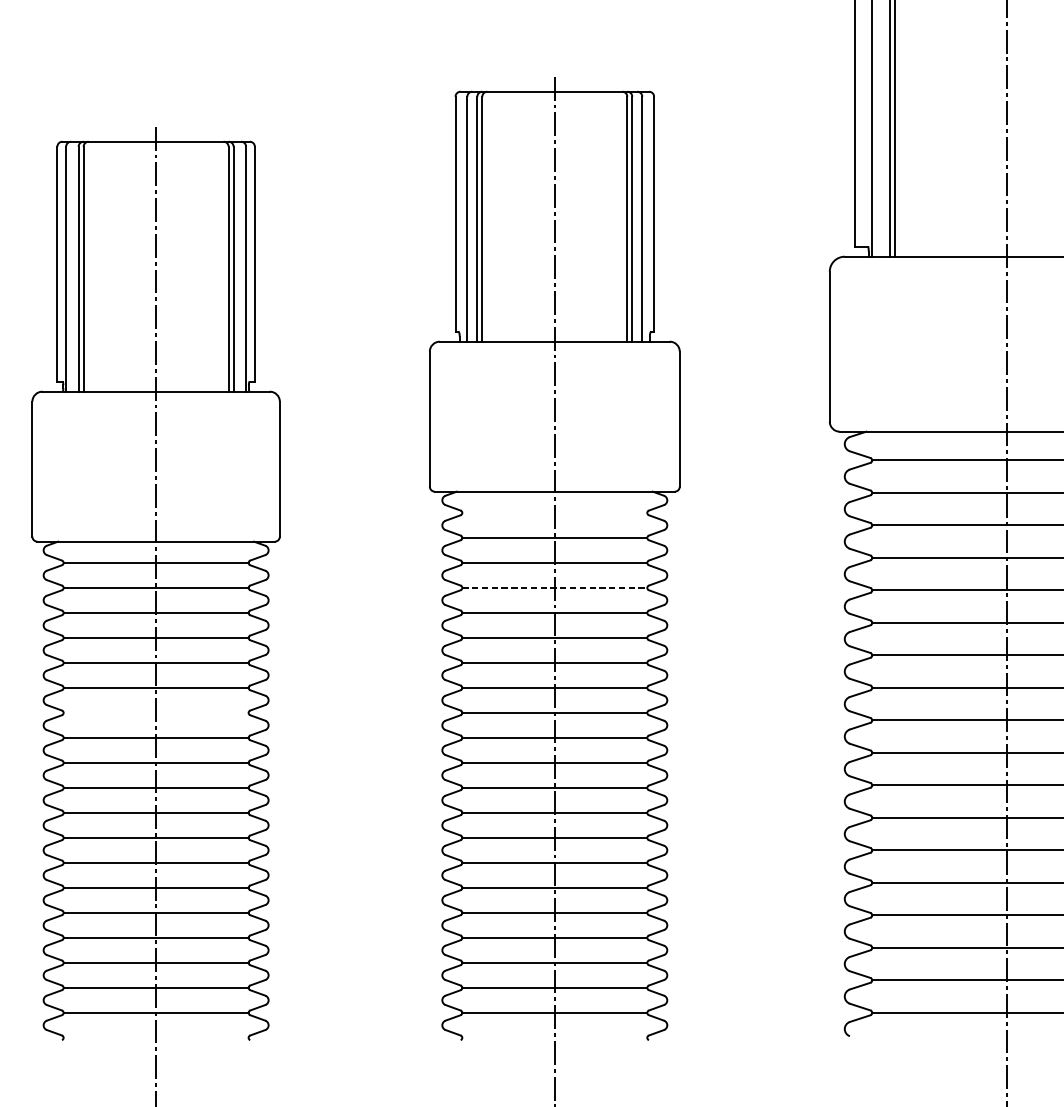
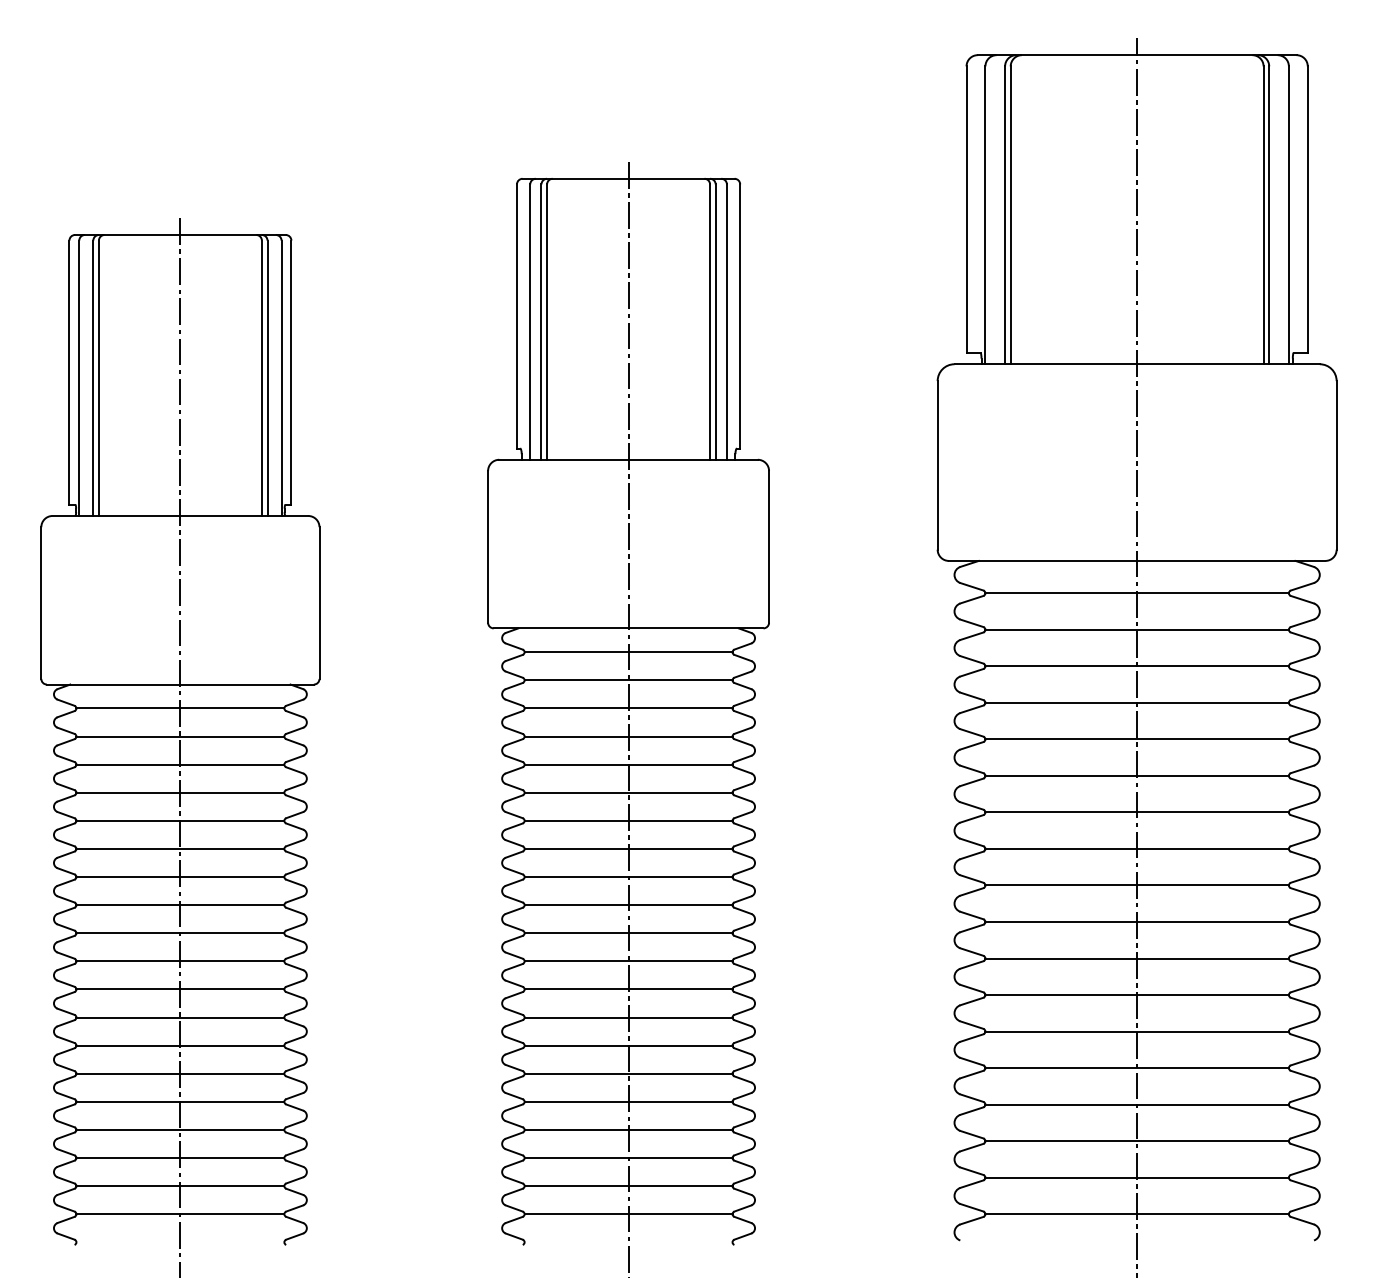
line: (554, 513) -> (628, 652), added
line: (554, 587) -> (628, 736), dashed -> solid
line: (156, 713) -> (180, 877), added

